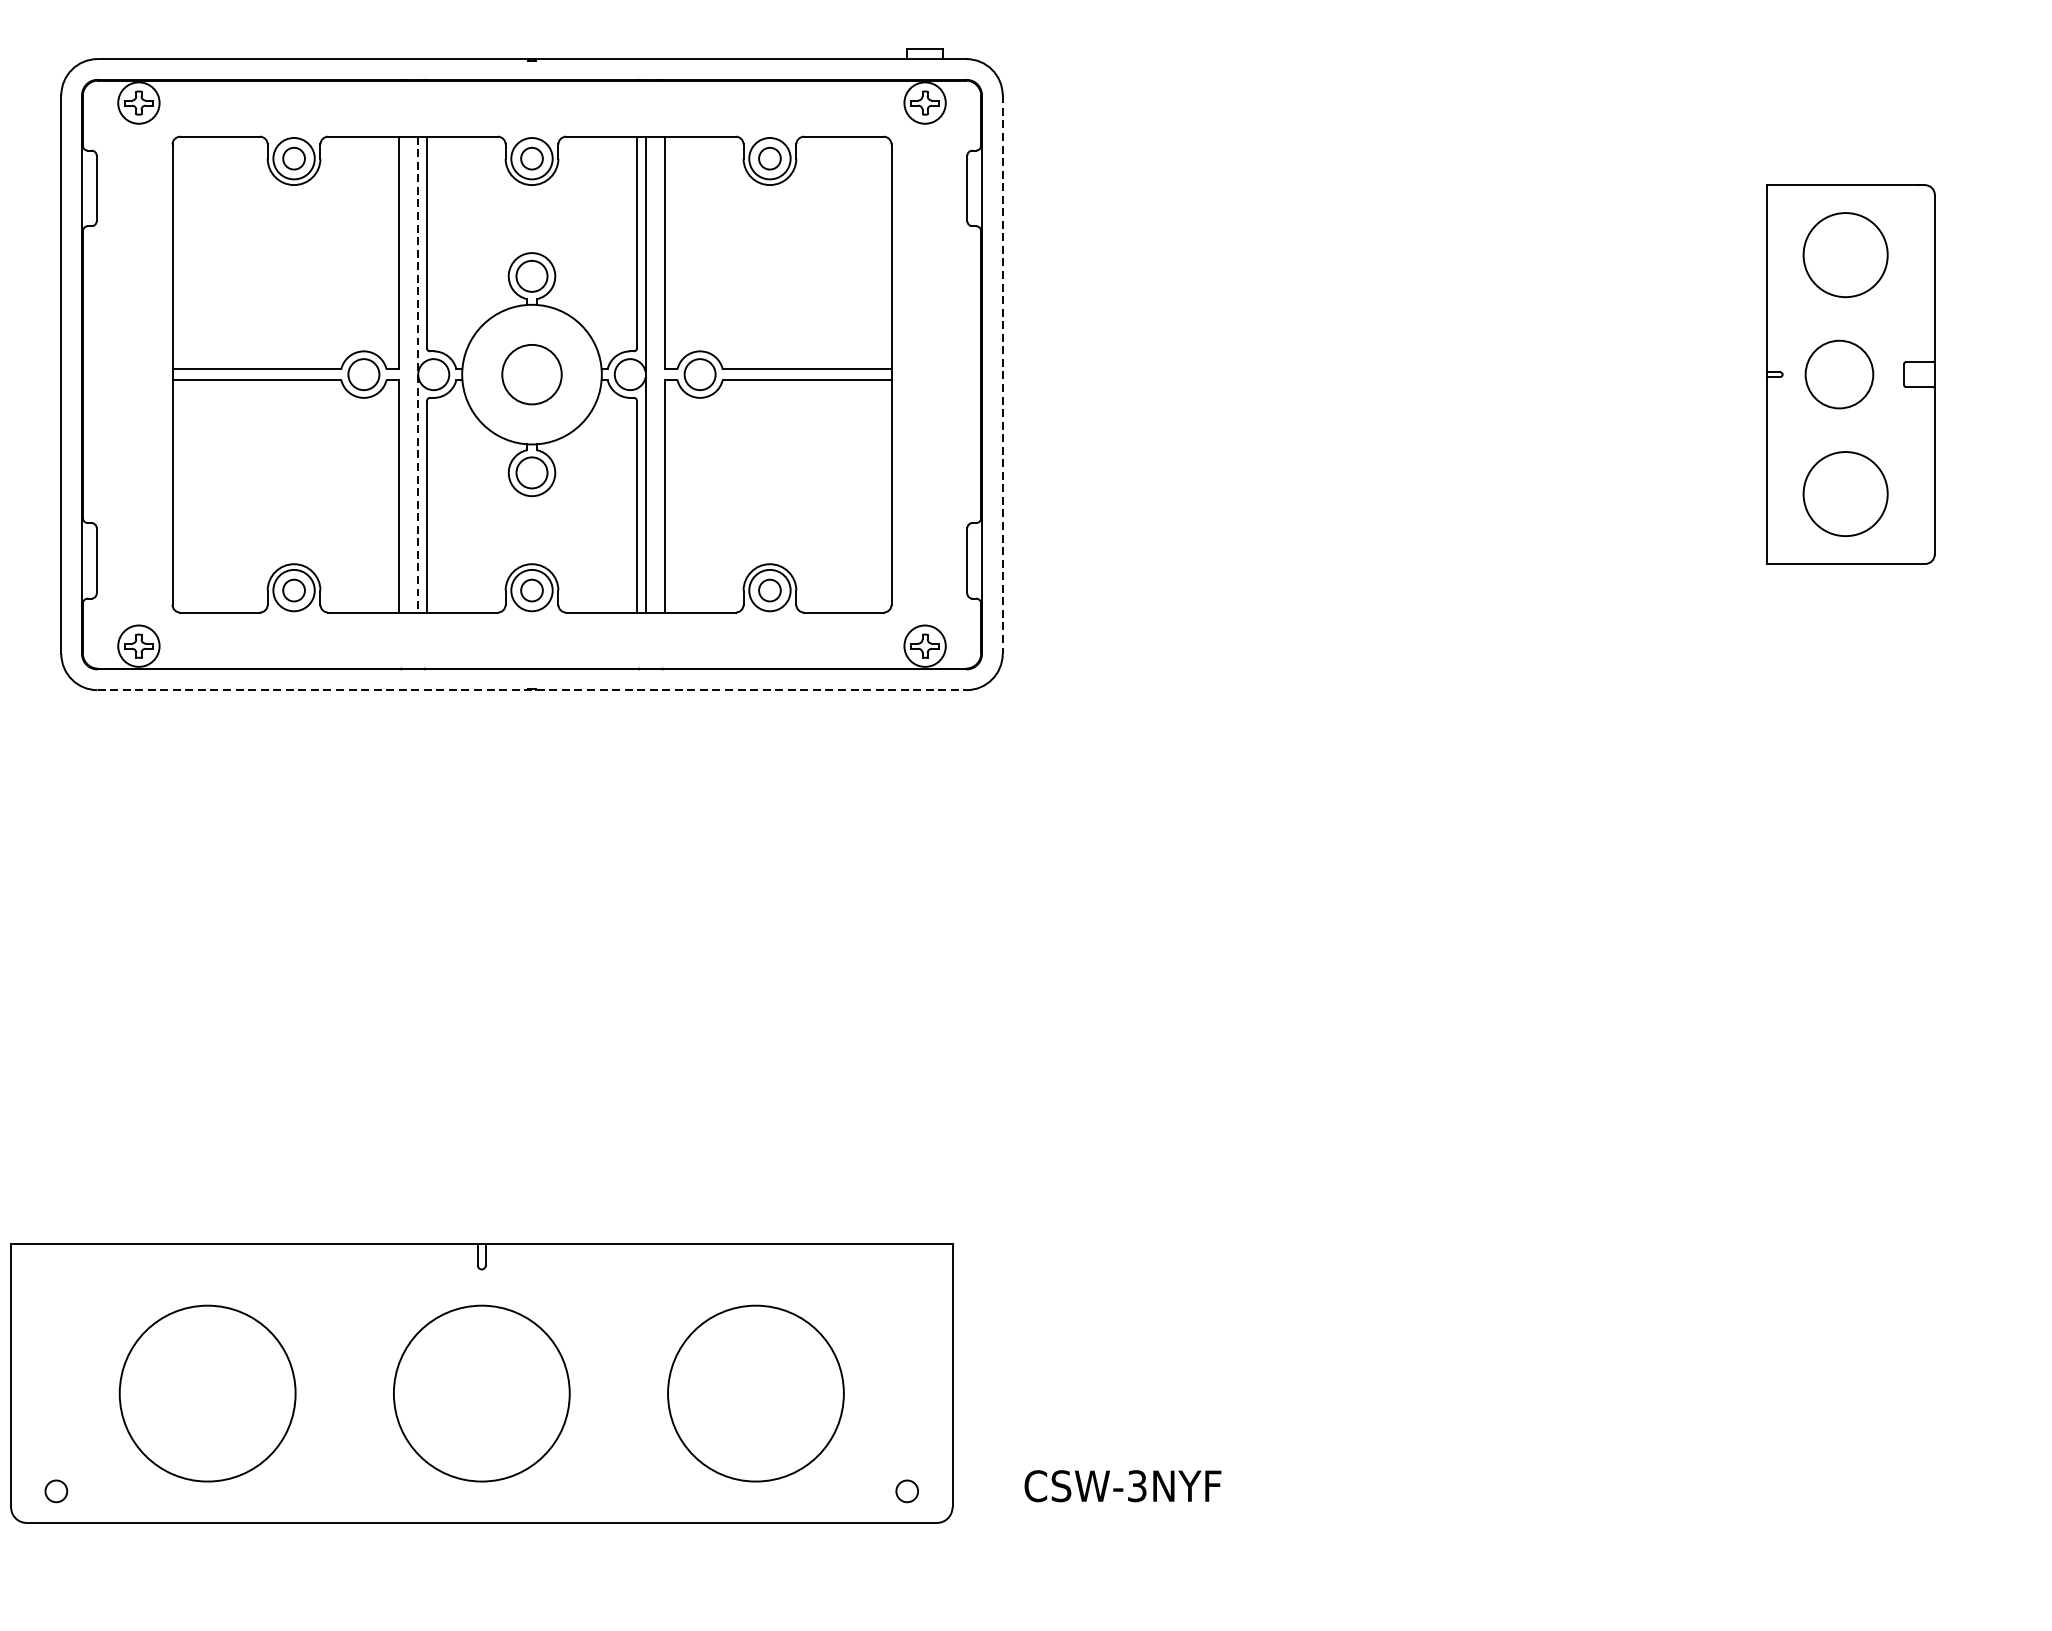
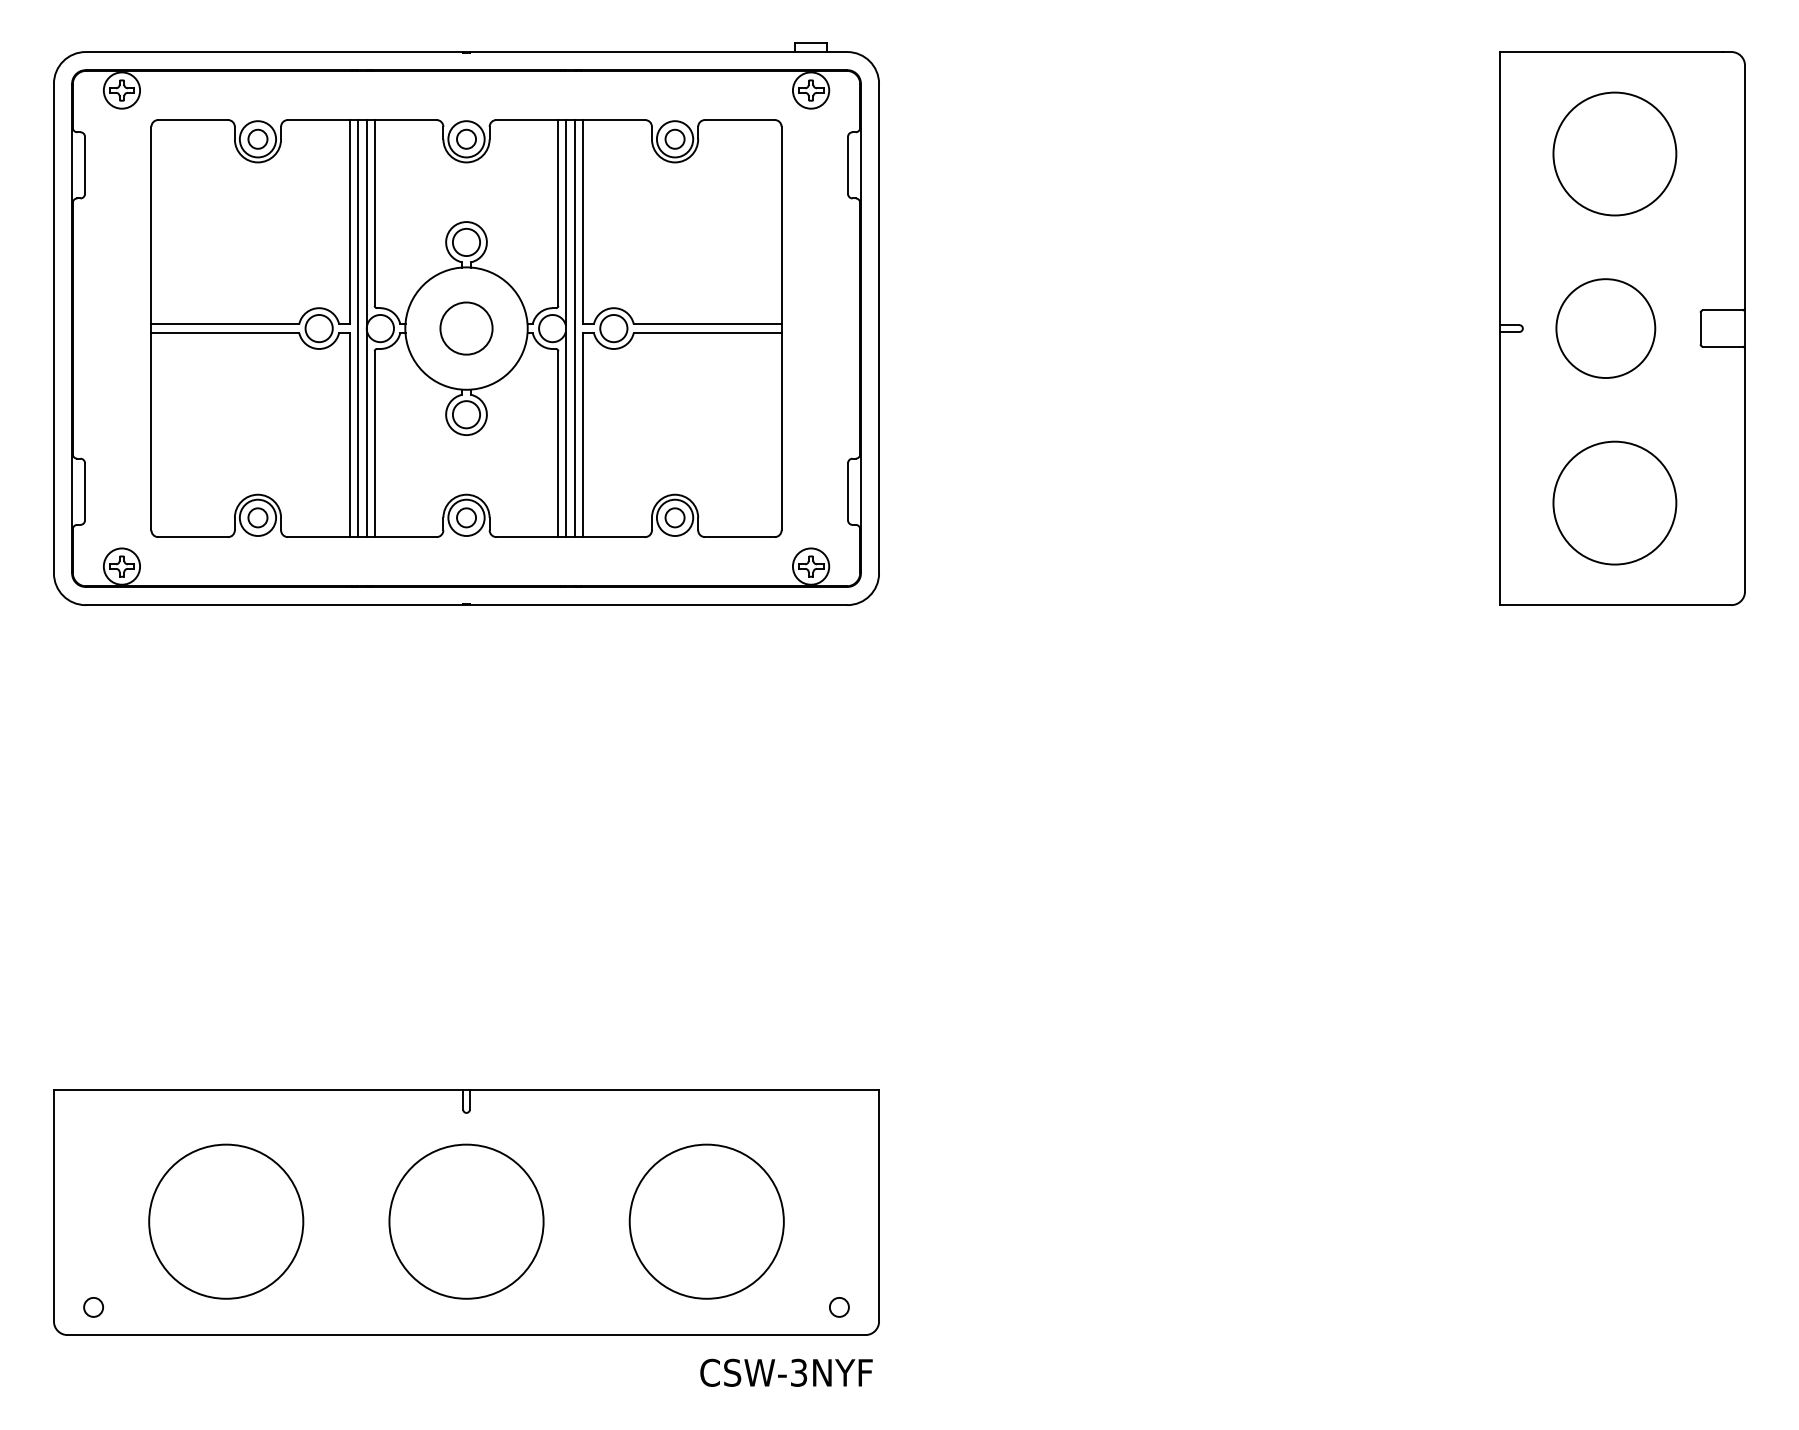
line: (407, 374) -> (357, 328), added
line: (417, 374) -> (366, 328), dashed -> solid
line: (656, 374) -> (575, 328), added
line: (1003, 374) -> (879, 328), dashed -> solid
part: (1850, 374) -> (1622, 328), size x1.67
line: (531, 690) -> (466, 605), dashed -> solid
part: (481, 1383) -> (466, 1212), moved
text: (1122, 1485) -> (786, 1372), moved

